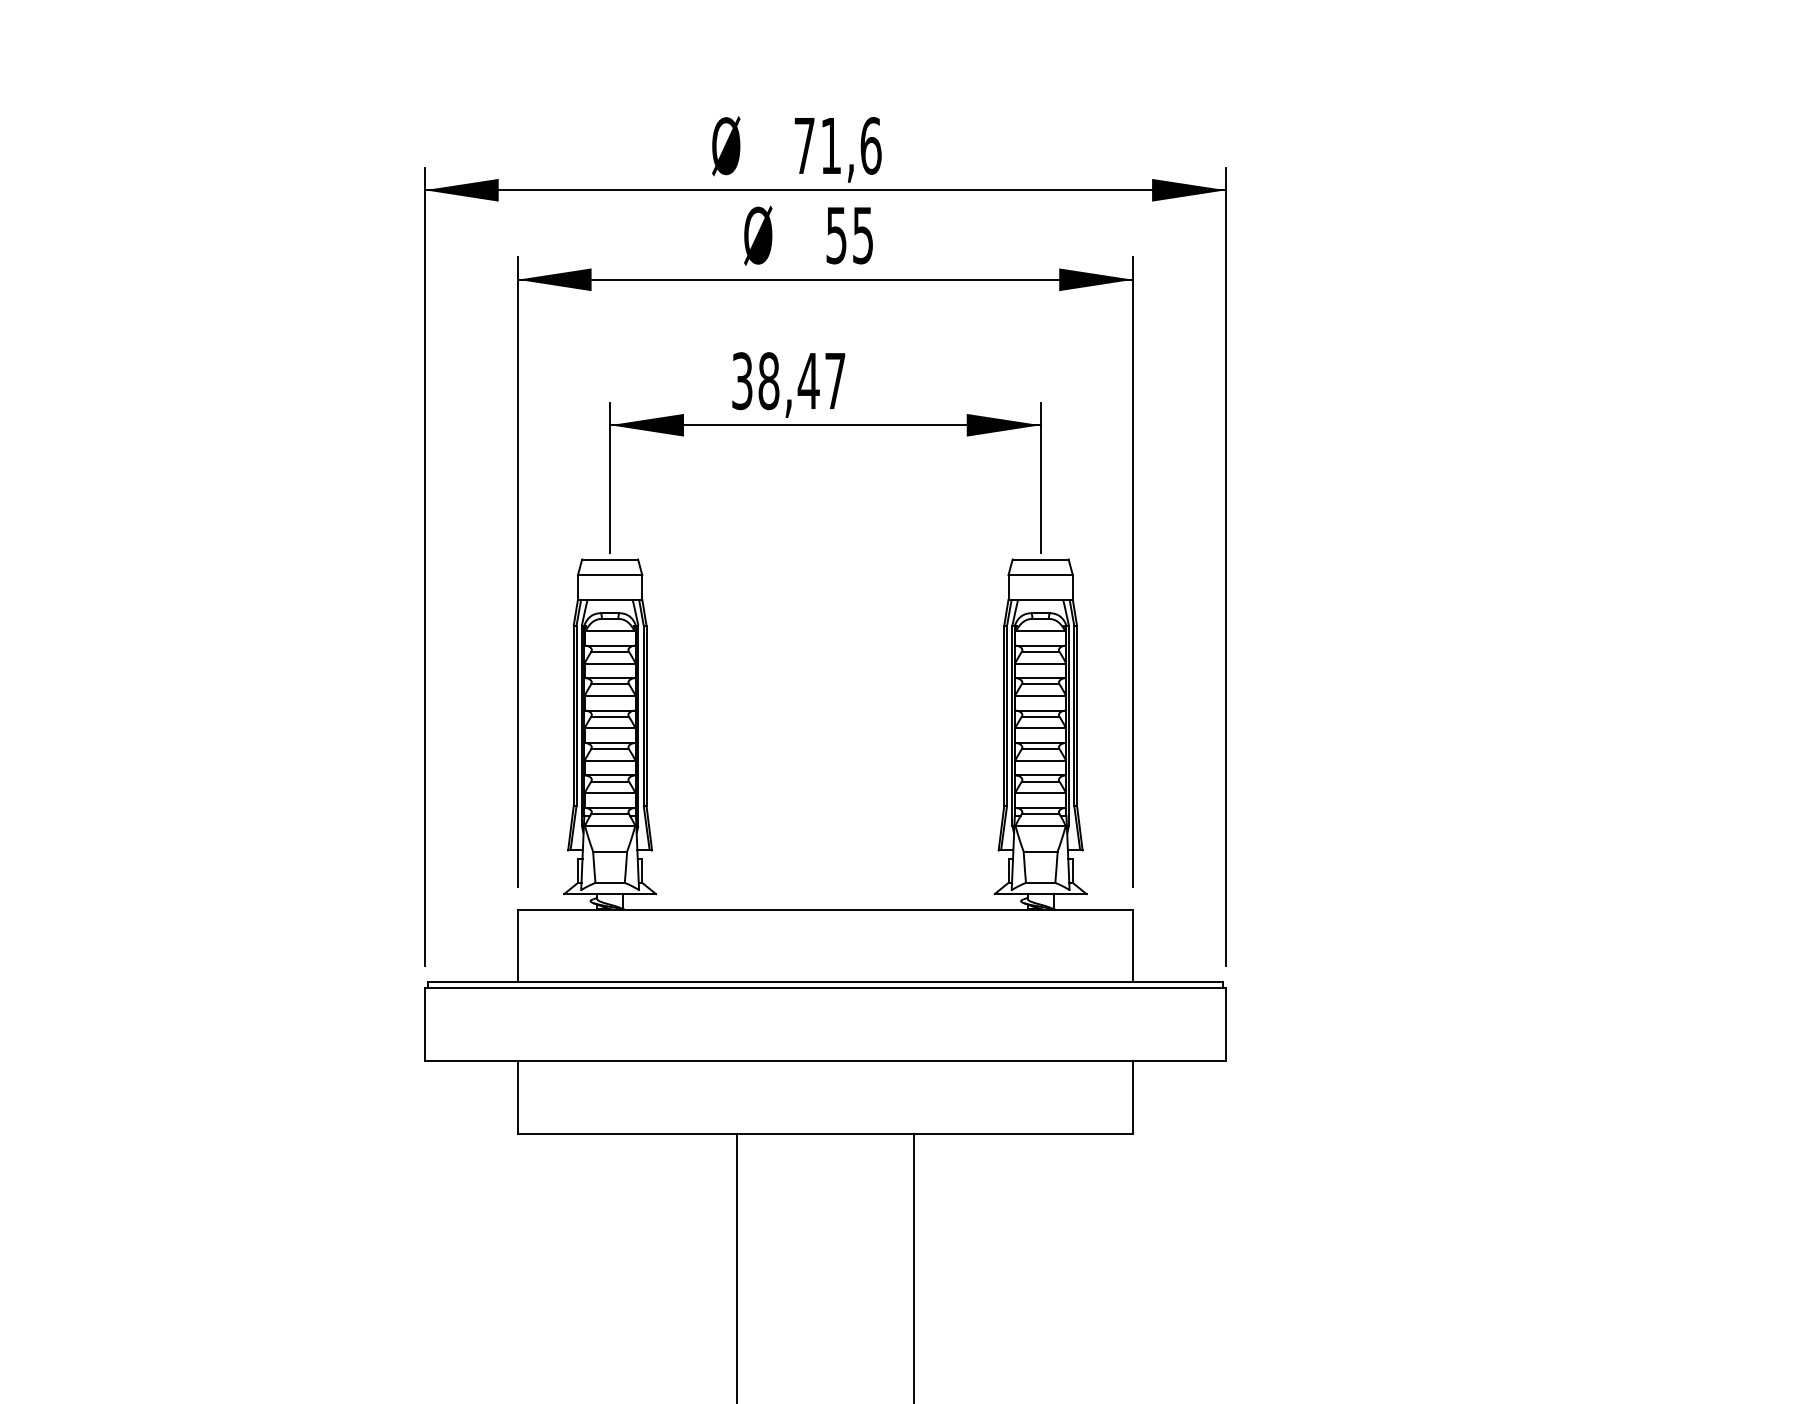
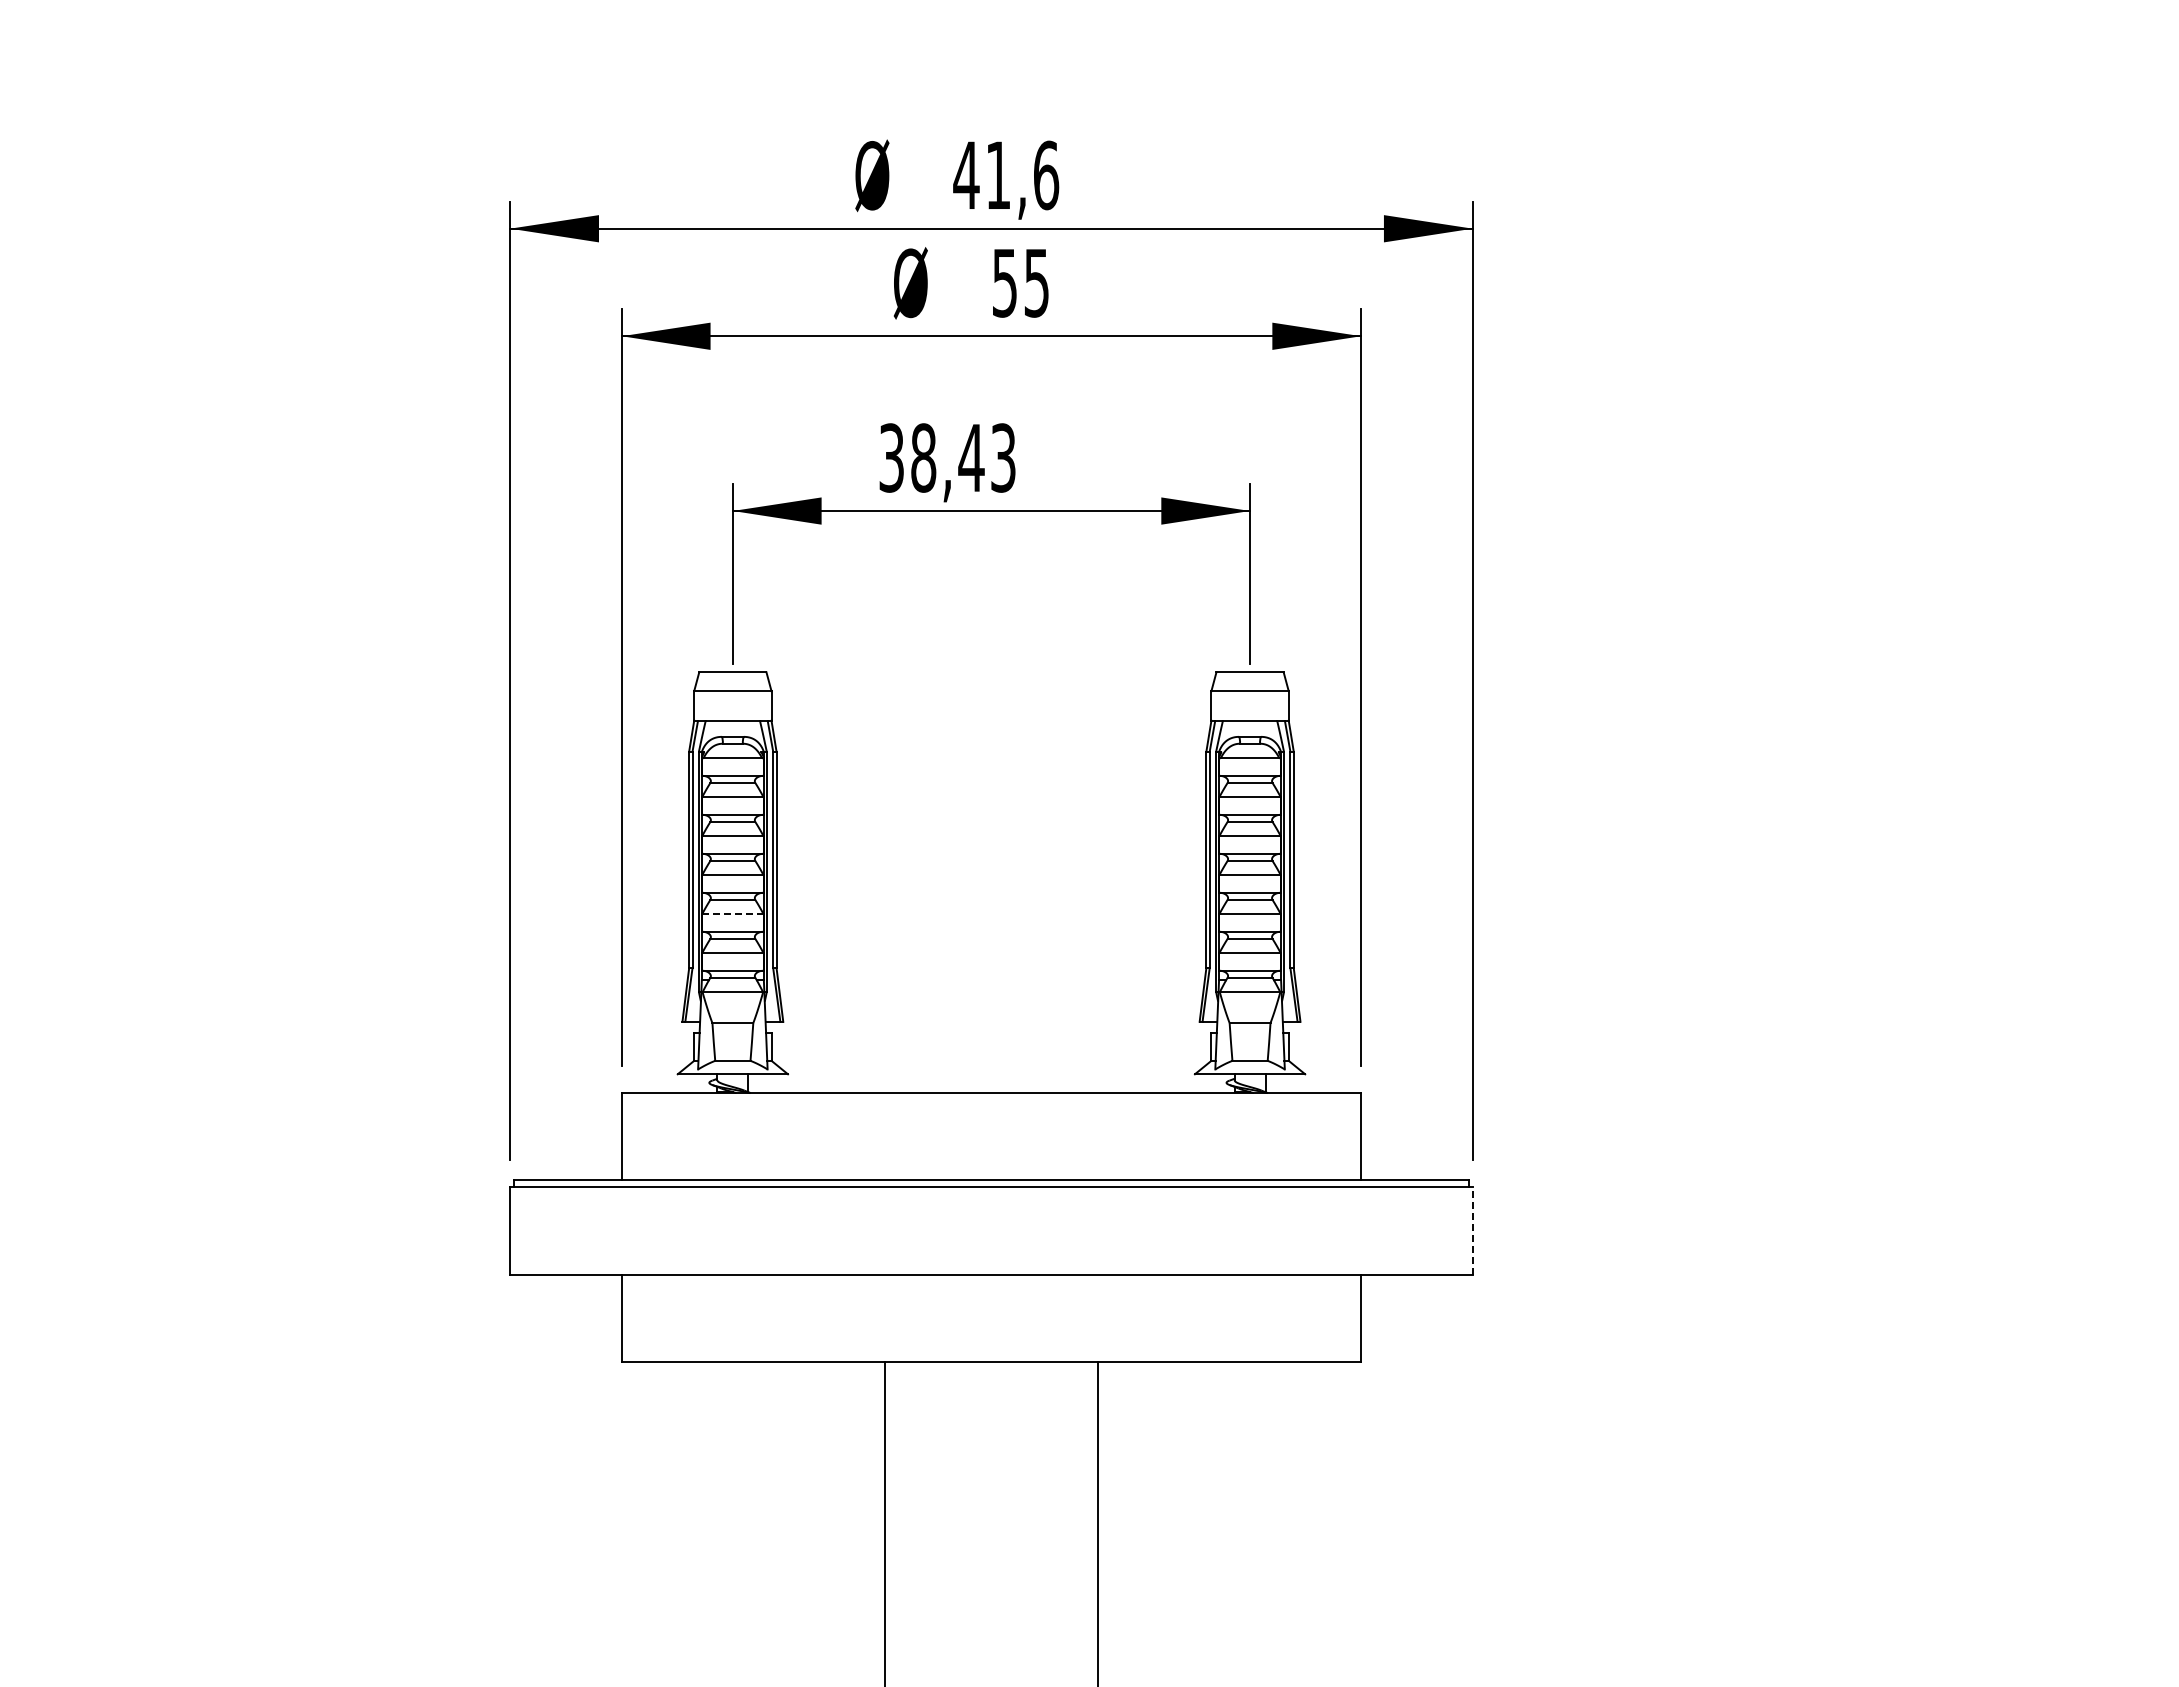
text: (804, 145) -> (966, 174), 71,6 -> 41,6
text: (835, 380) -> (1003, 457), 38,47 -> 38,43
line: (609, 761) -> (732, 914), solid -> dashed
line: (1225, 1024) -> (1472, 1230), solid -> dashed

